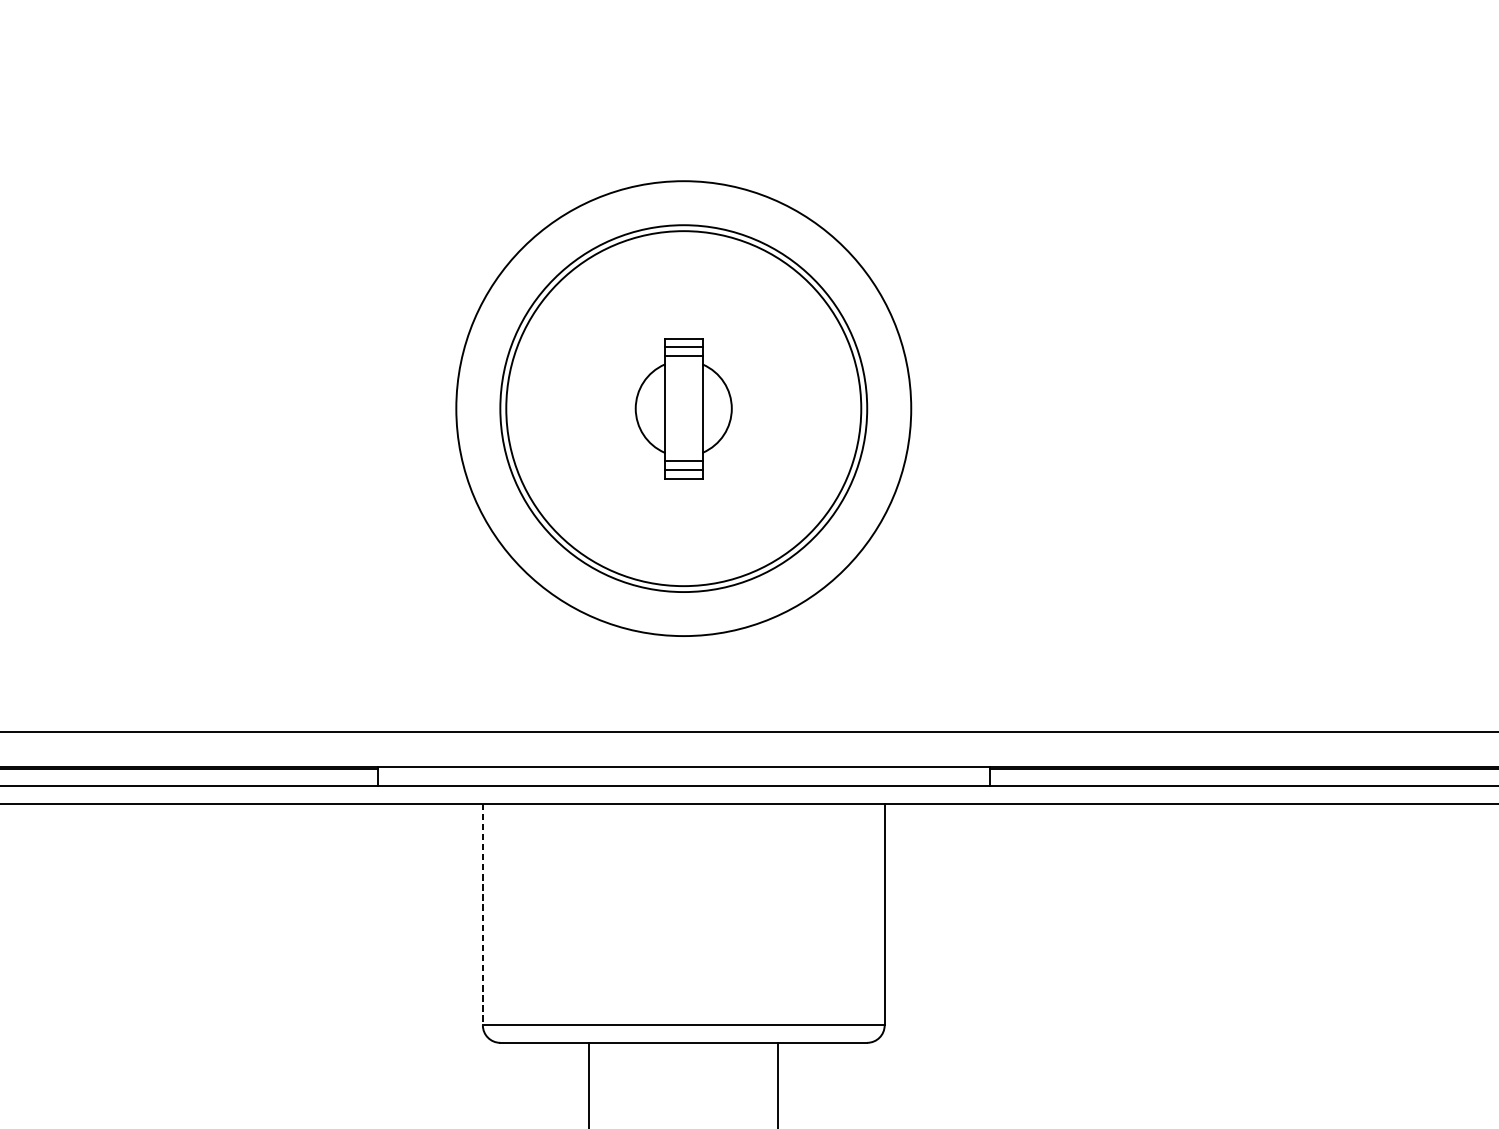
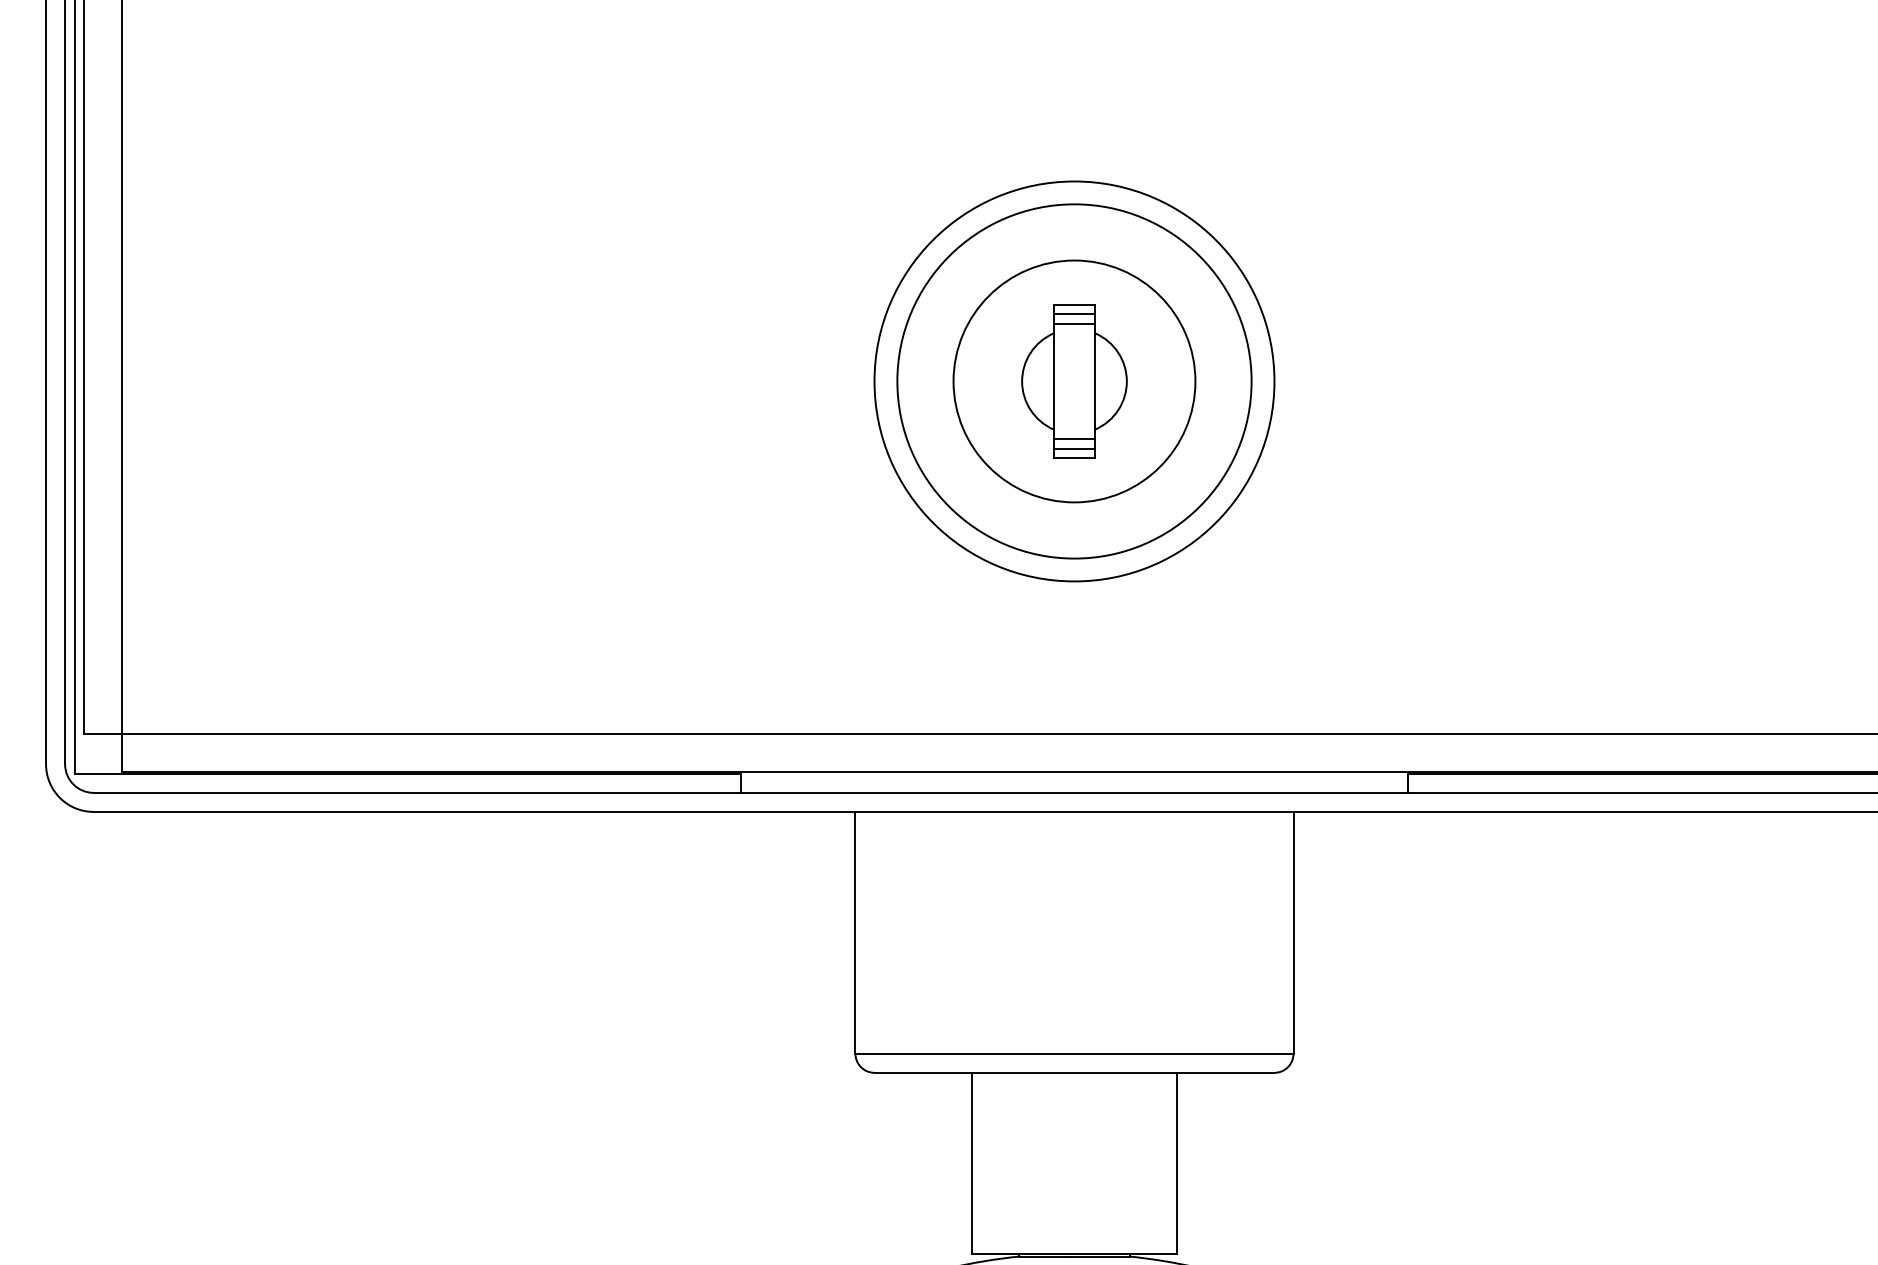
circle: (683, 408) -> (1074, 381), size x0.62
circle: (683, 408) -> (1074, 381), size x0.71
line: (482, 914) -> (855, 932), dashed -> solid

